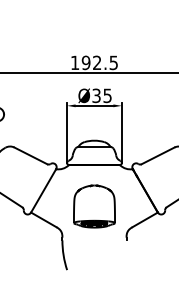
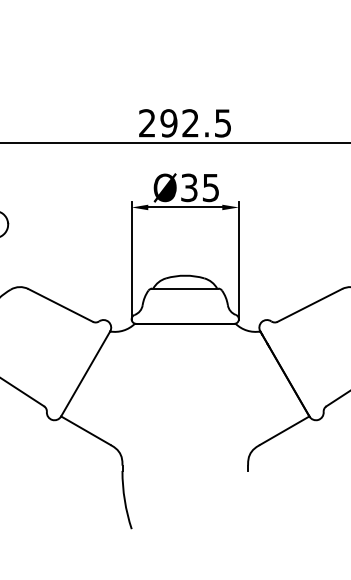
text: (75, 62) -> (148, 122), 192.5 -> 292.5
part: (94, 206) -> (185, 404), removed

